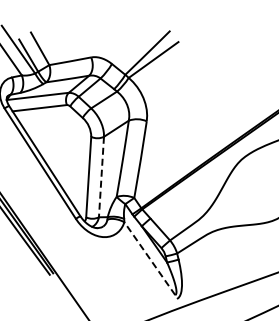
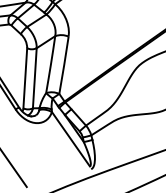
line: (101, 177) -> (34, 78), dashed -> solid
line: (149, 258) -> (70, 139), dashed -> solid

